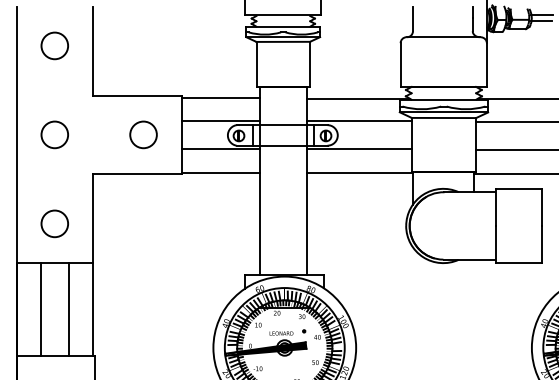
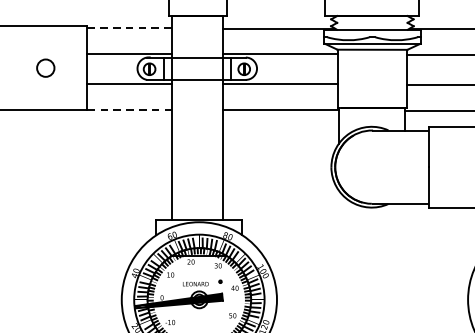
line: (220, 97) -> (129, 27), solid -> dashed
circle: (143, 134) -> (45, 67), size x0.6
line: (220, 173) -> (129, 110), solid -> dashed

